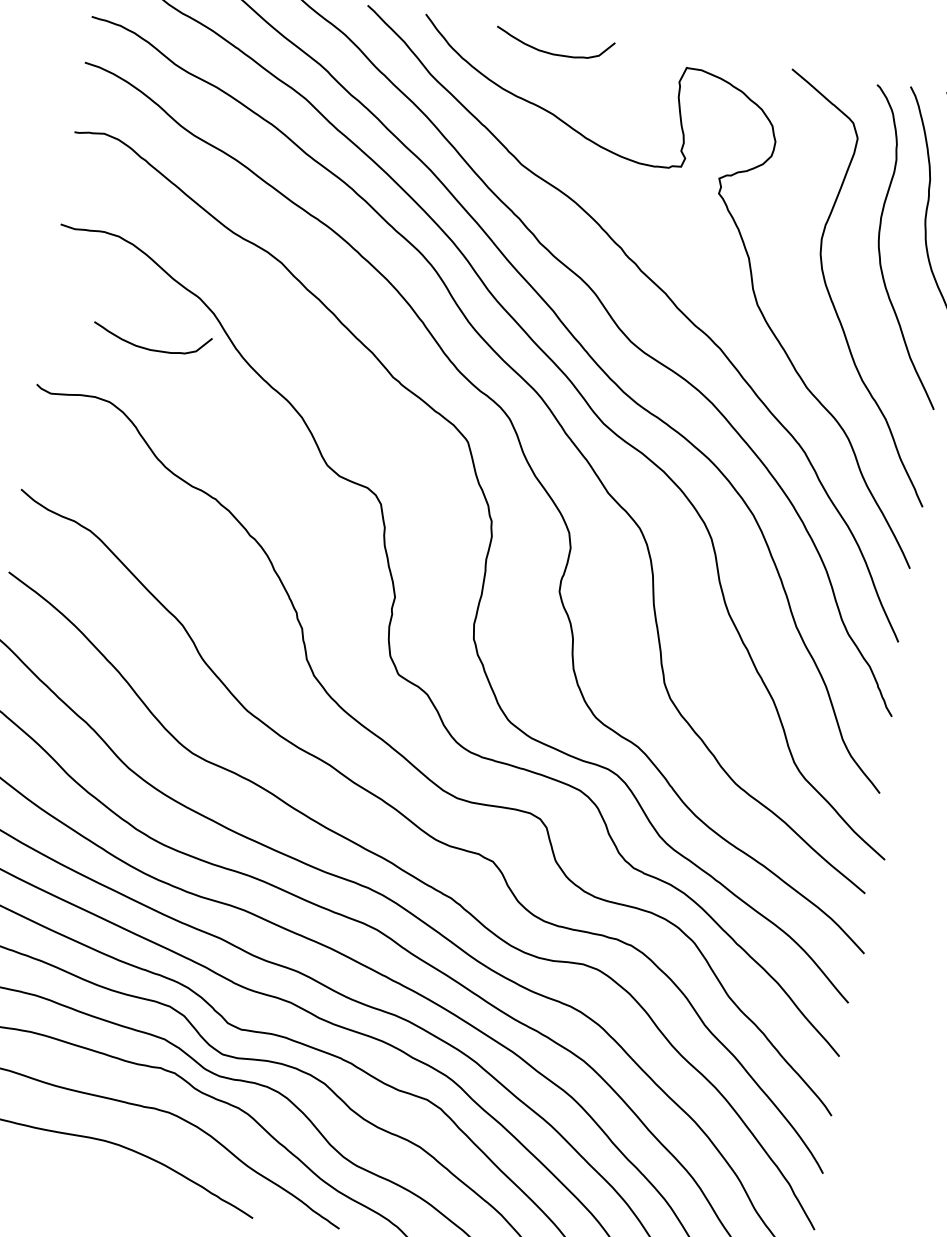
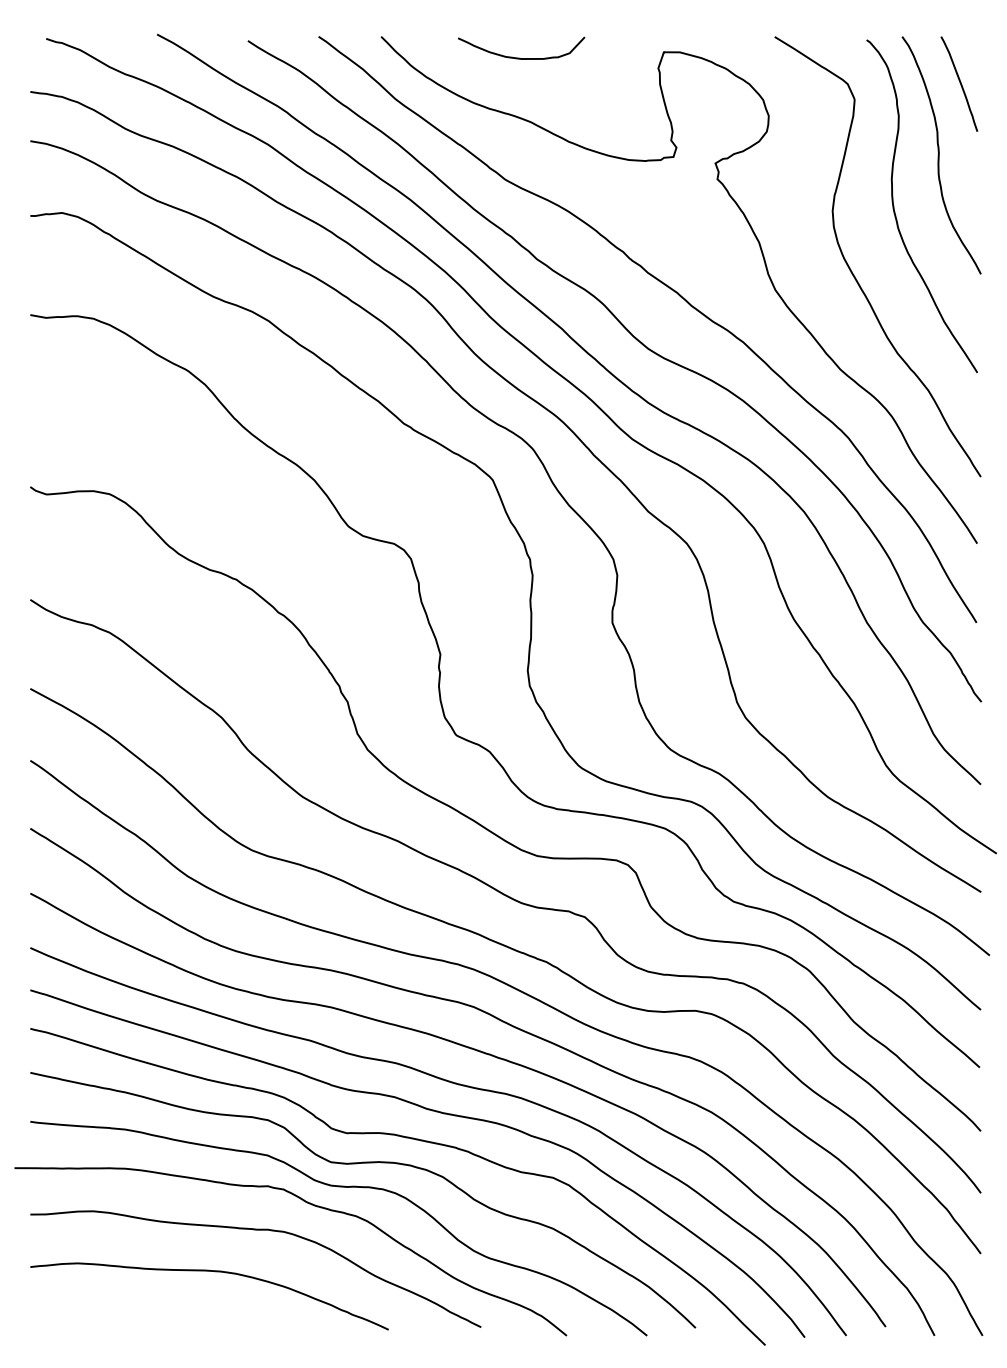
curve: (148, 348) -> (142, 431), removed

